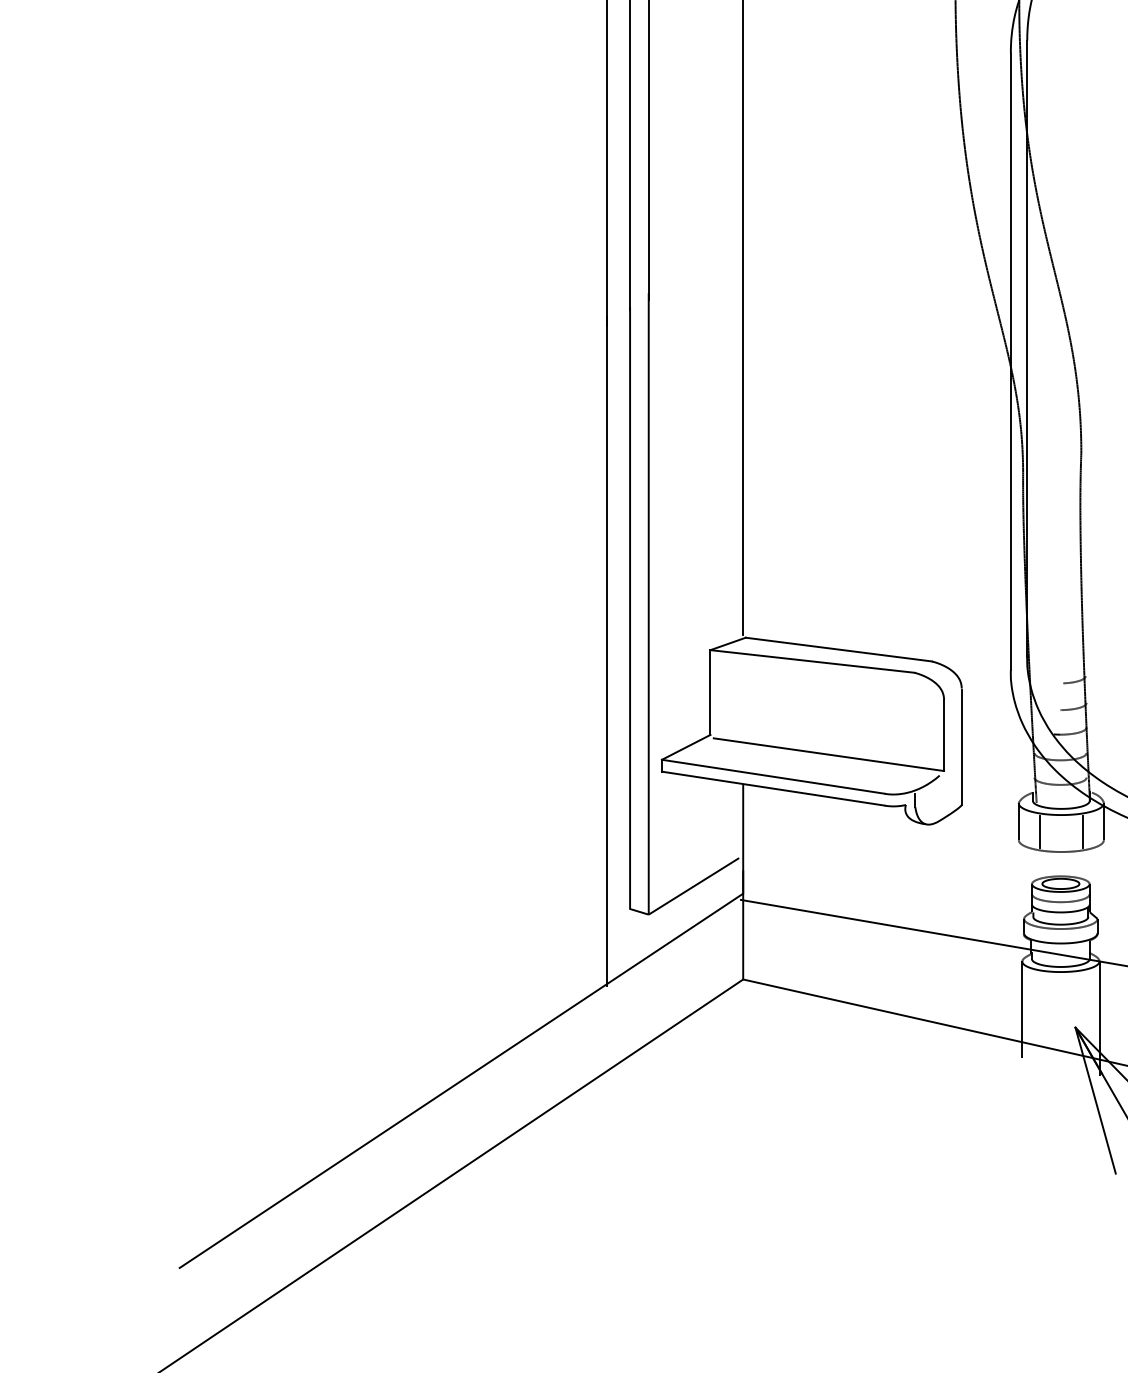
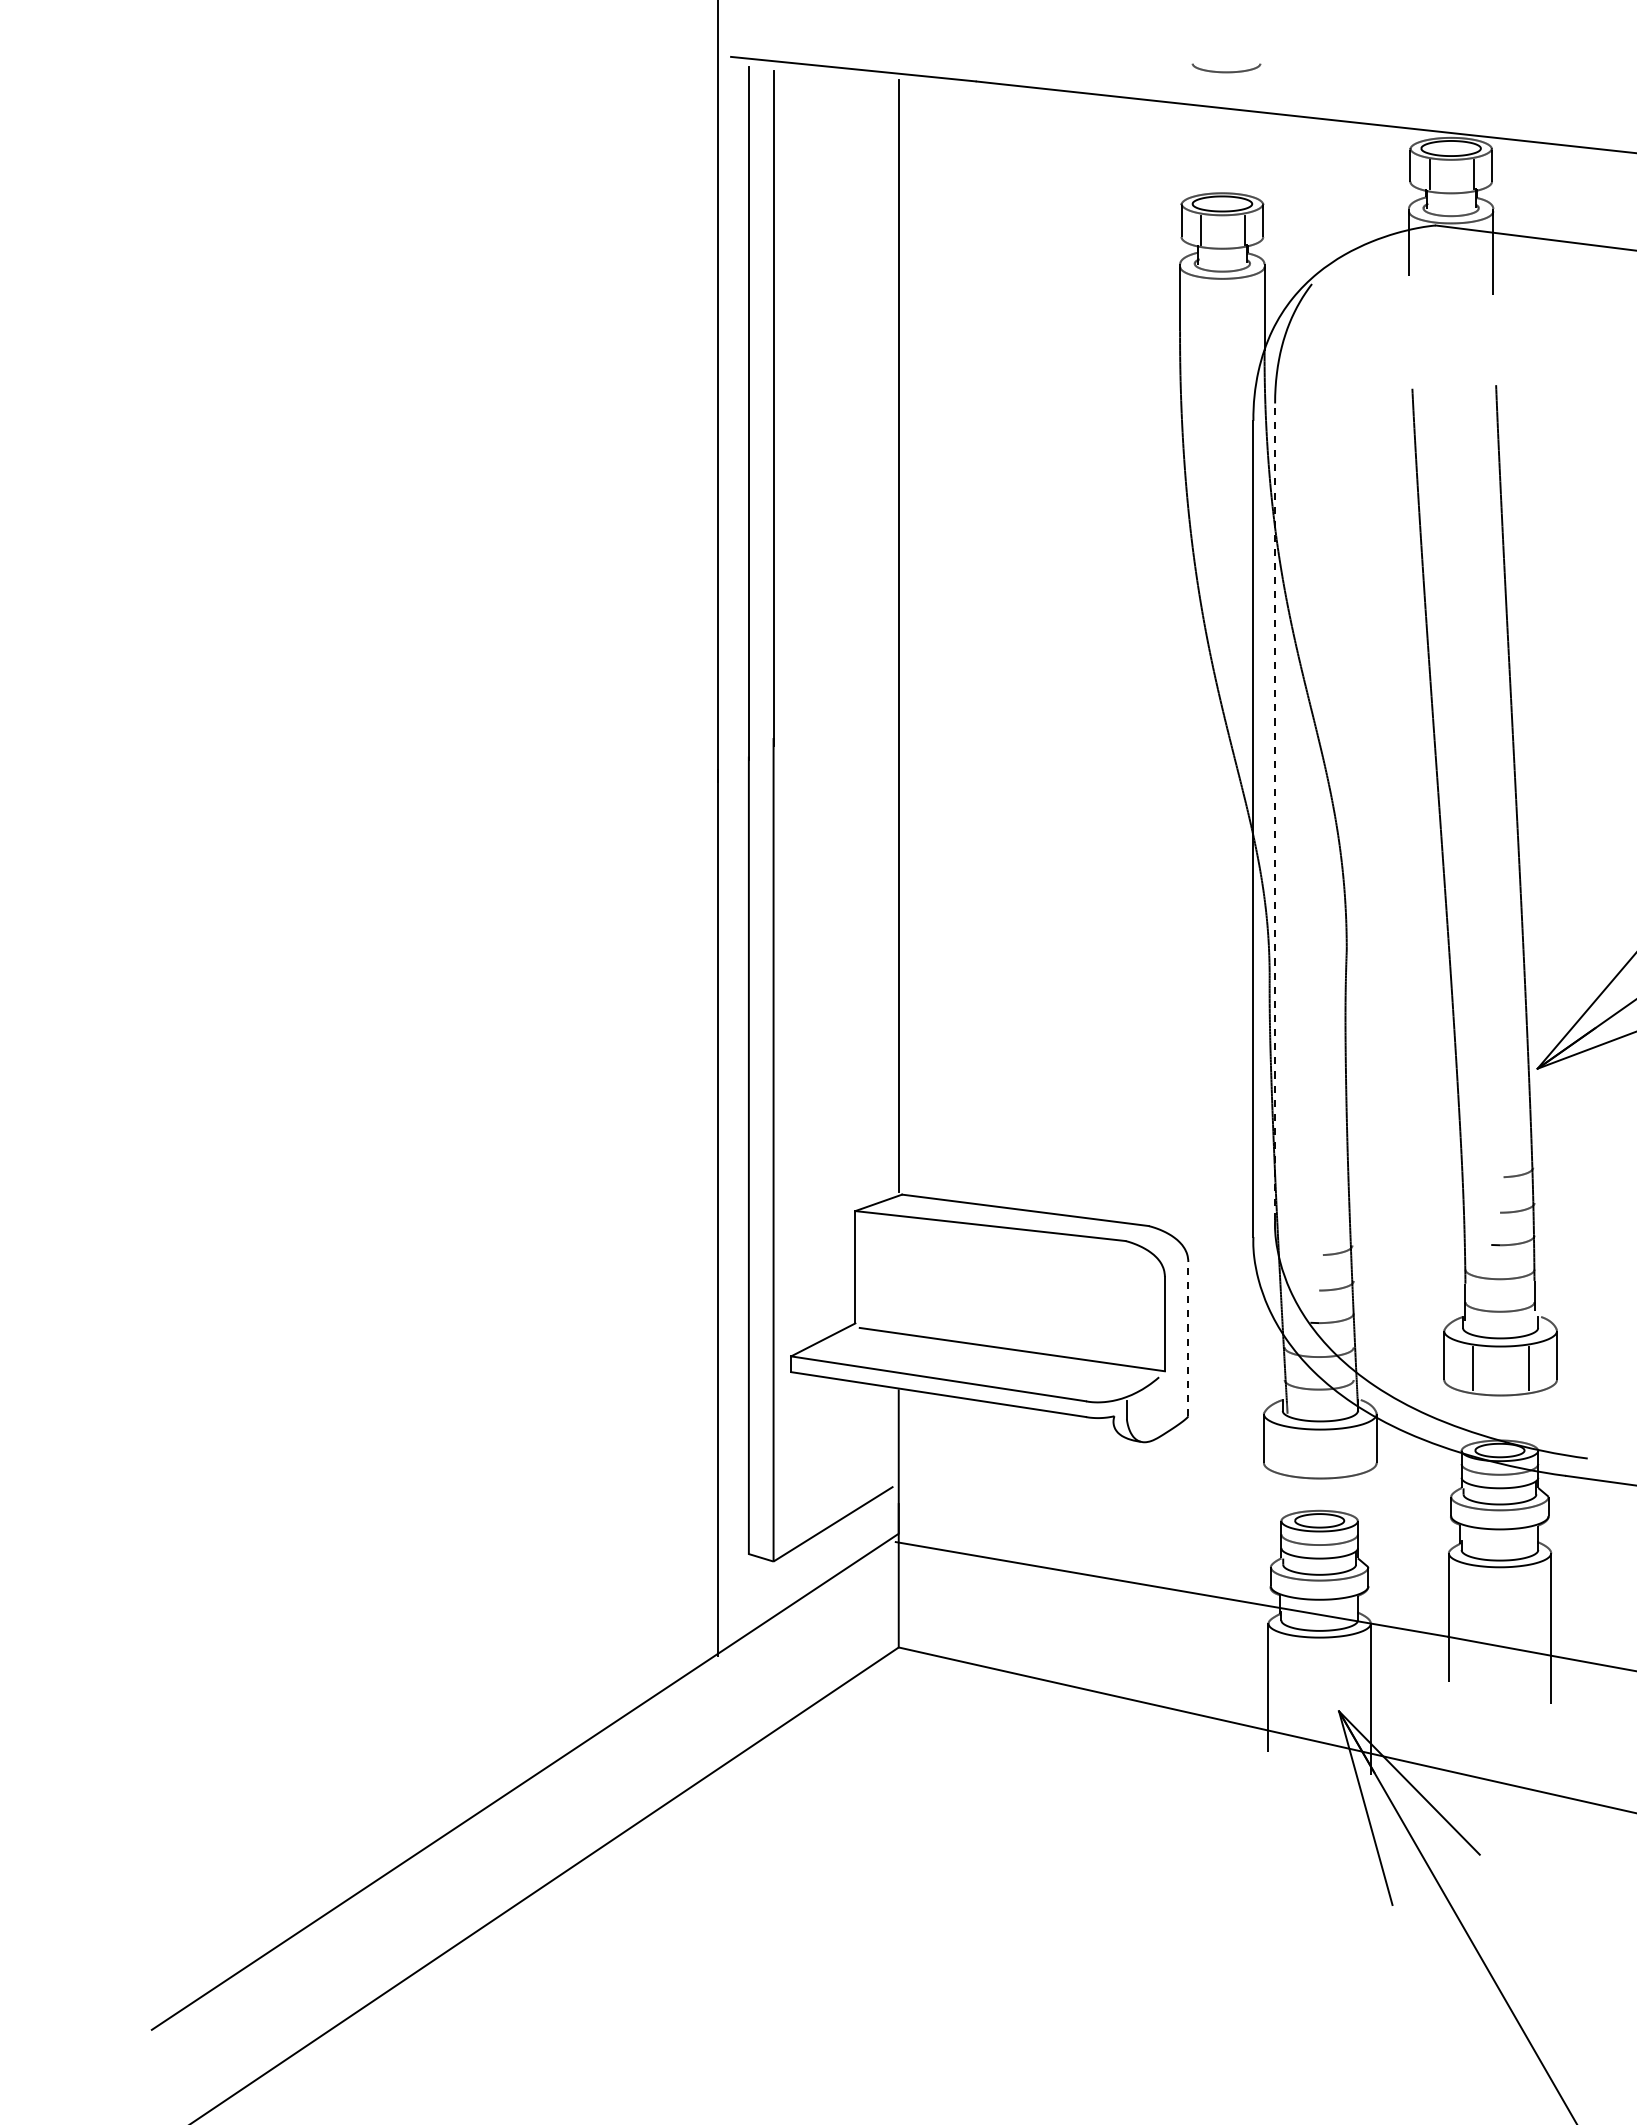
line: (1027, 348) -> (1275, 811), solid -> dashed
line: (961, 747) -> (1188, 1339), solid -> dashed
line: (1040, 831) -> (1292, 1451), removed
line: (1083, 831) -> (1349, 1451), removed

